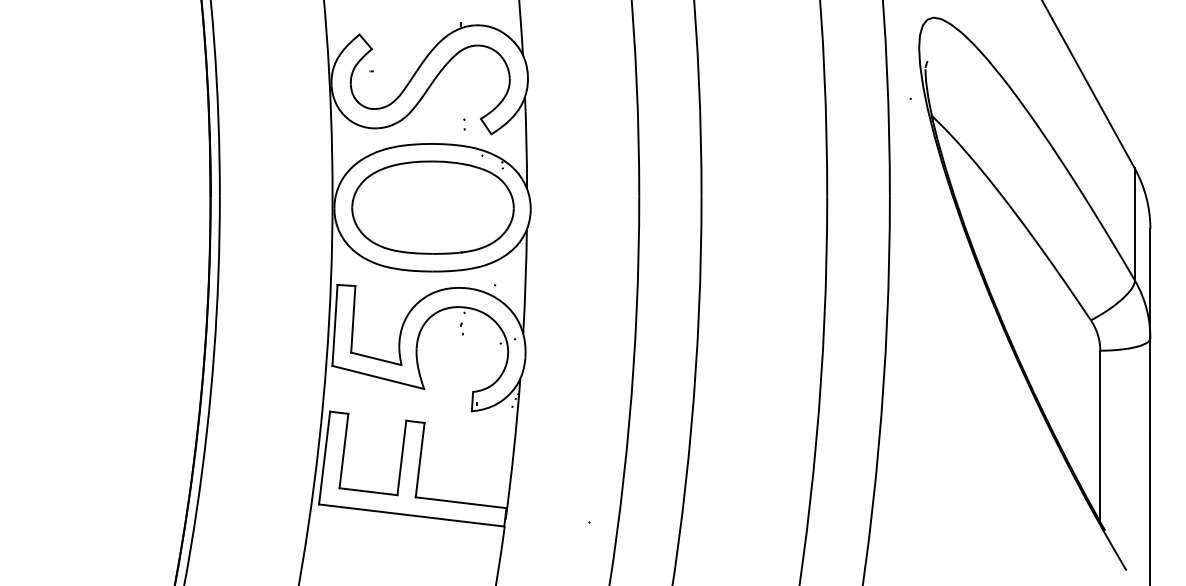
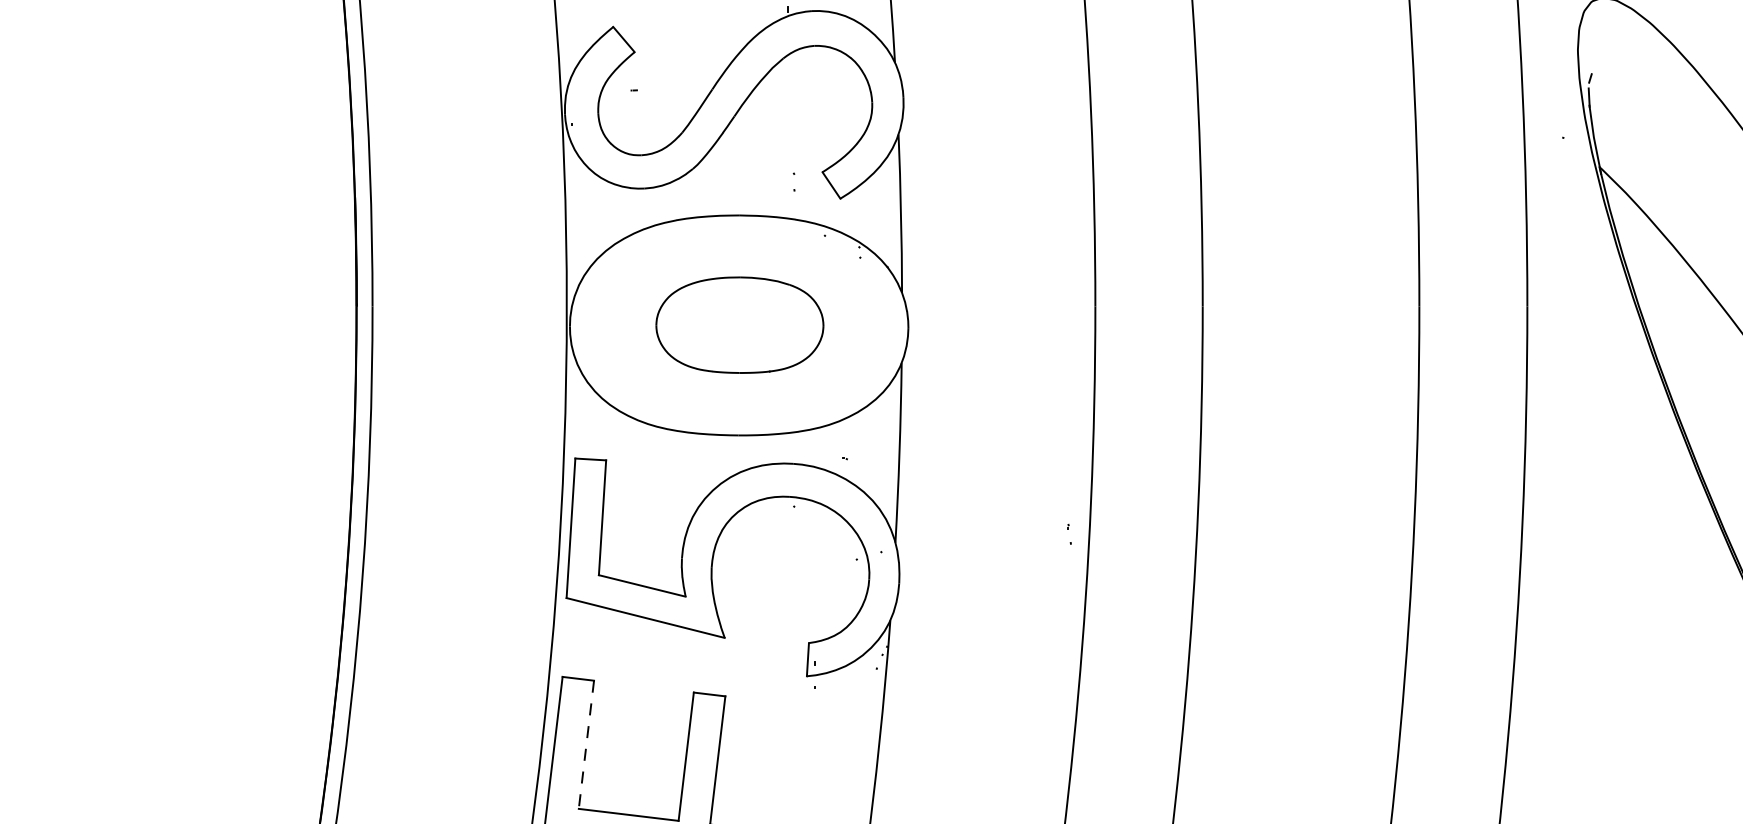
part: (432, 207) -> (739, 325), size x0.6
part: (461, 328) -> (1068, 533), moved
line: (343, 451) -> (585, 745), solid -> dashed

